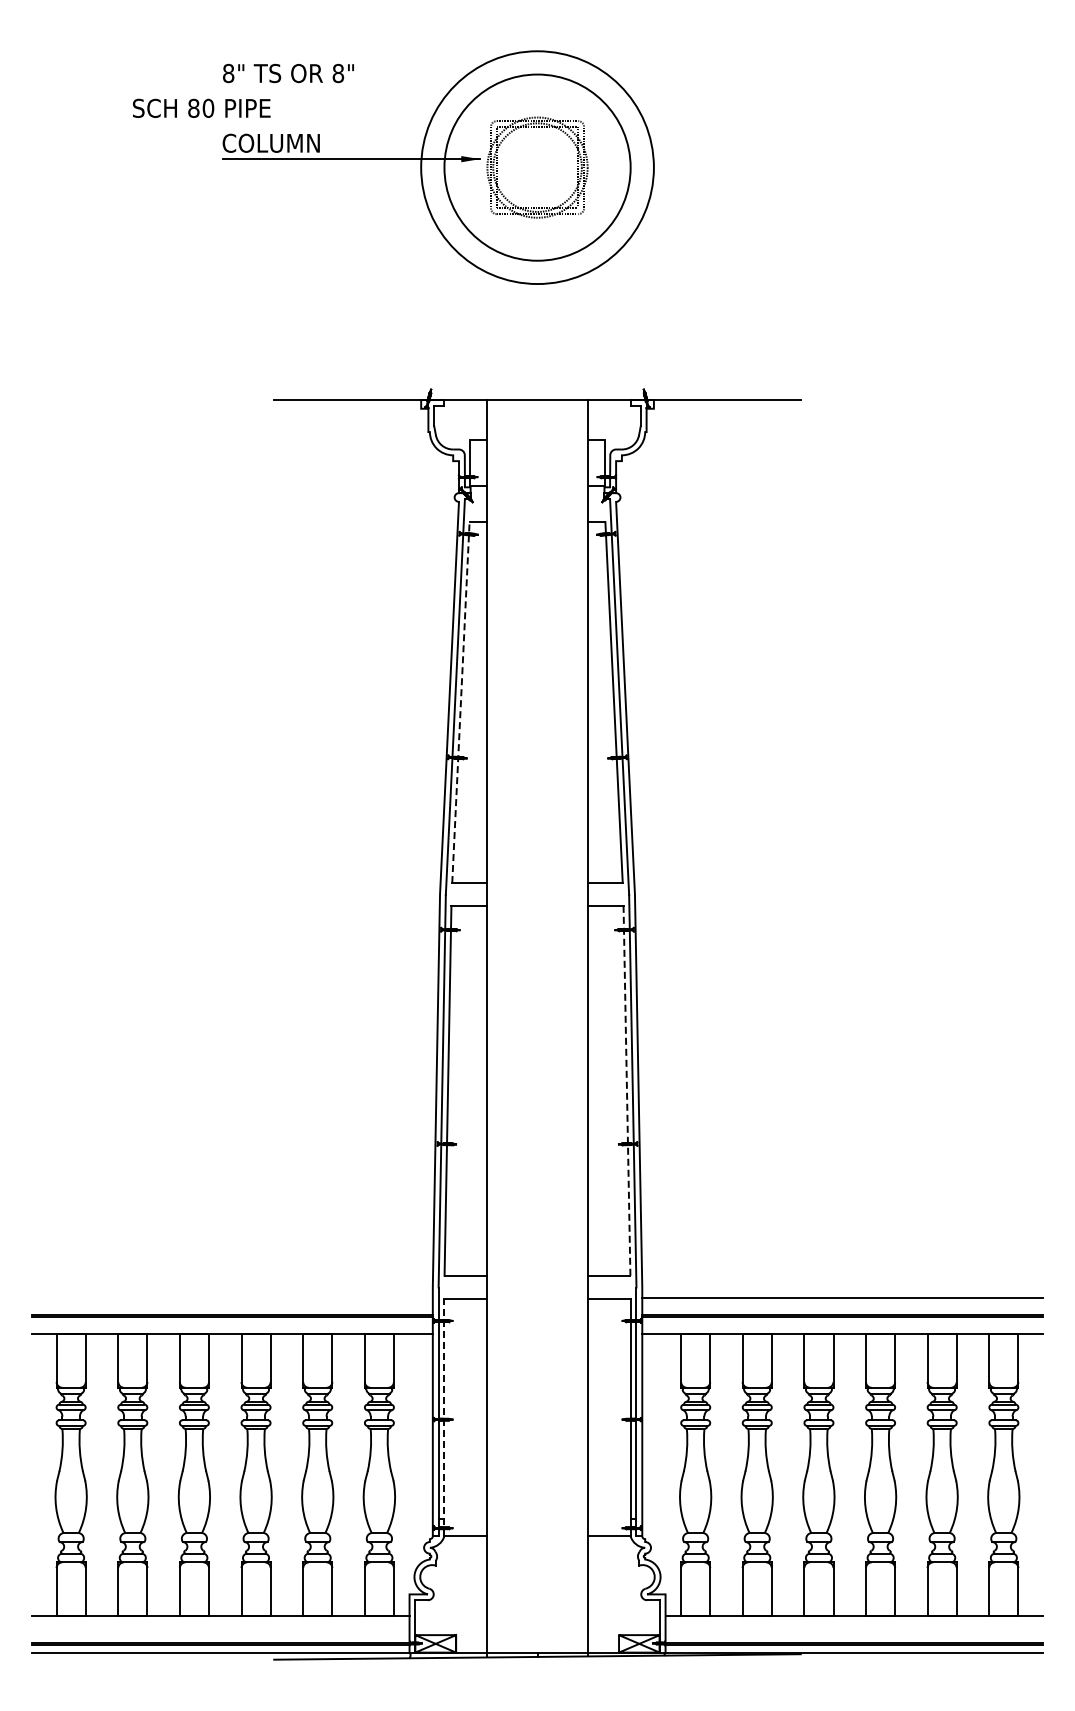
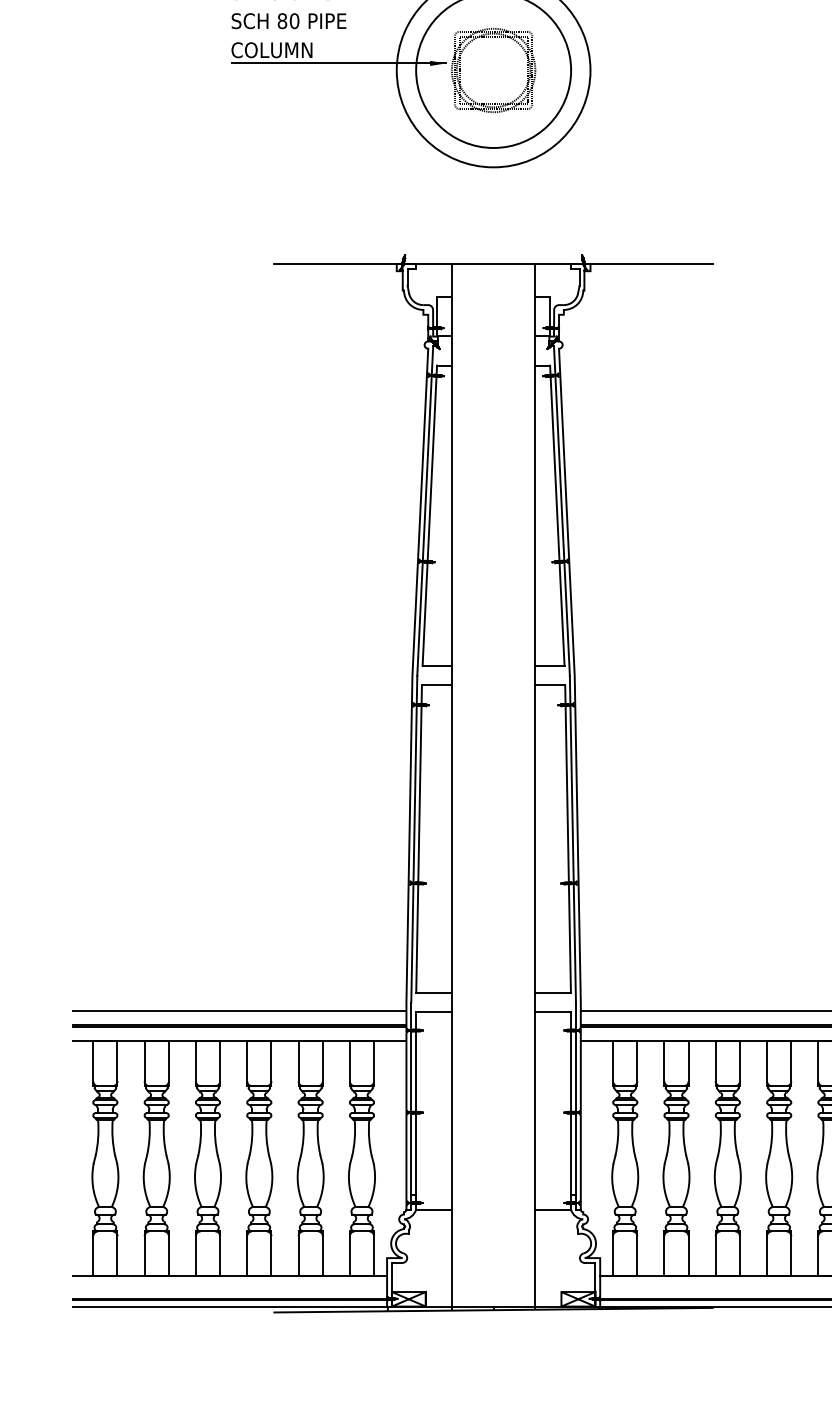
text: (201, 107) -> (288, 20), moved
line: (460, 702) -> (429, 515), dashed -> solid
line: (626, 1091) -> (567, 839), dashed -> solid
line: (232, 1297) -> (239, 1010), added
line: (444, 1417) -> (416, 1110), dashed -> solid

